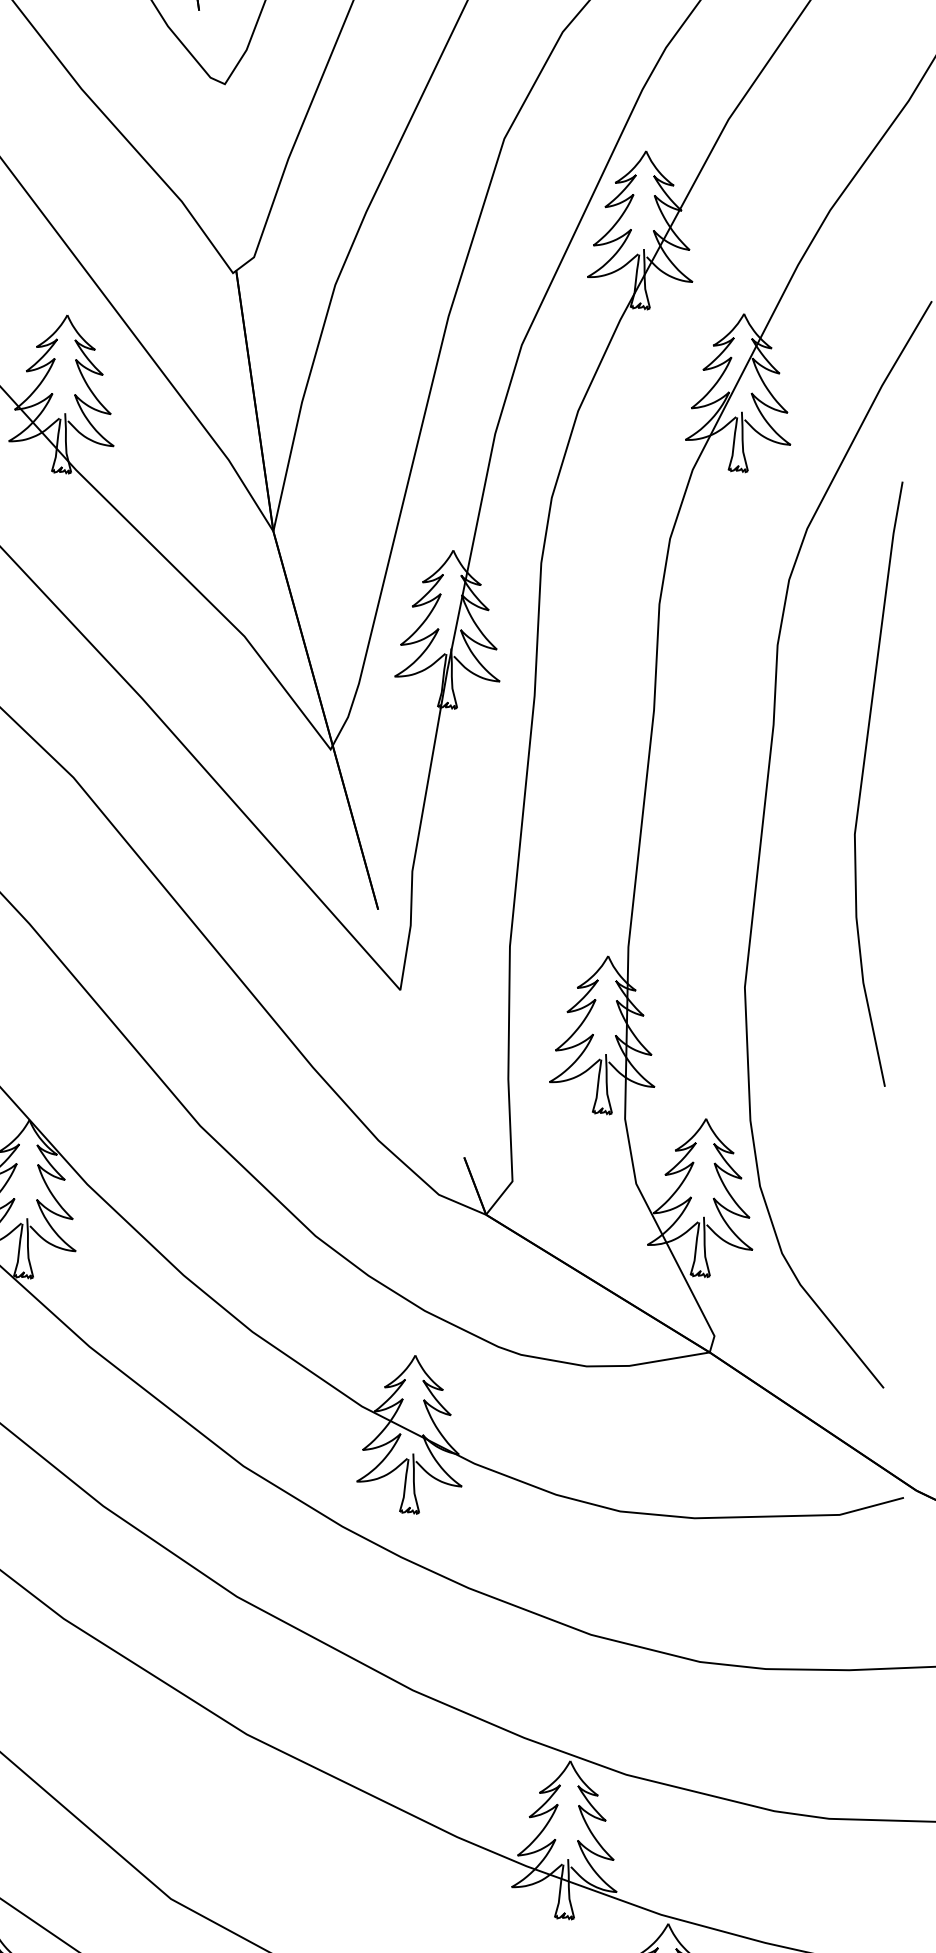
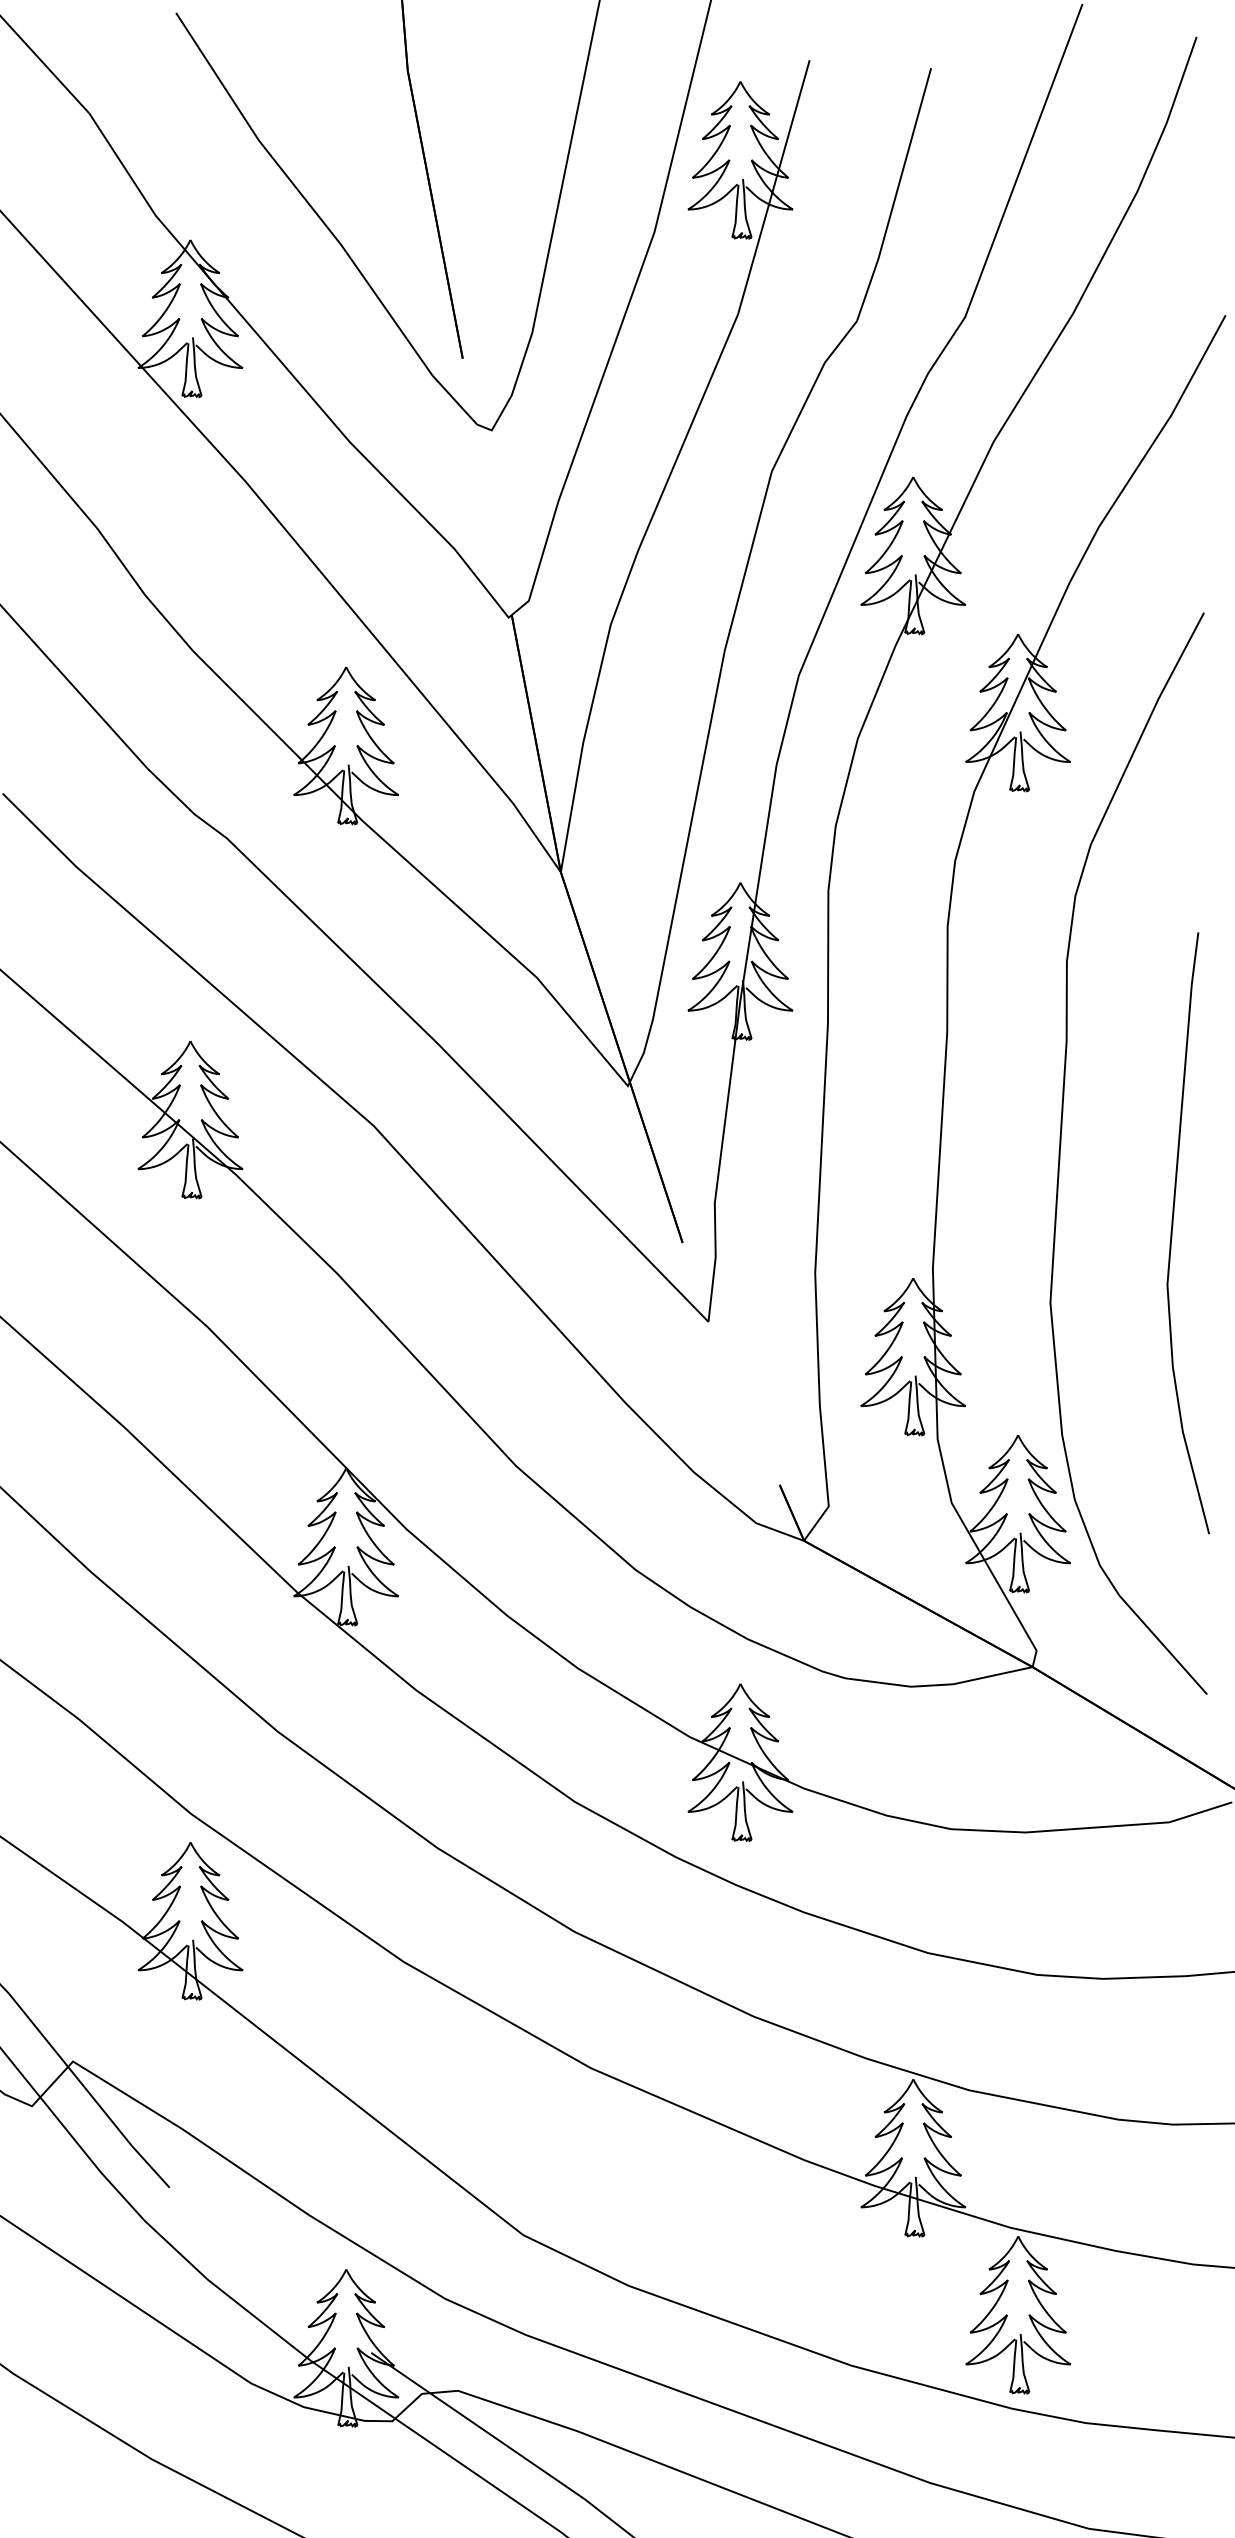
curve: (862, 783) -> (1172, 1233), moved

